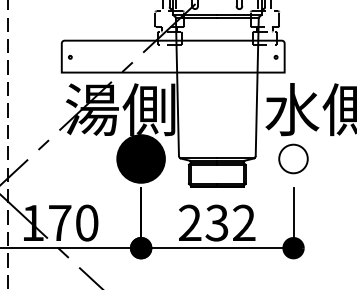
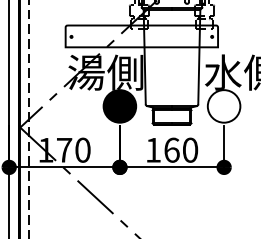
circle: (292, 159) -> (223, 106), size x1.67
text: (216, 221) -> (171, 149), 232 -> 160

